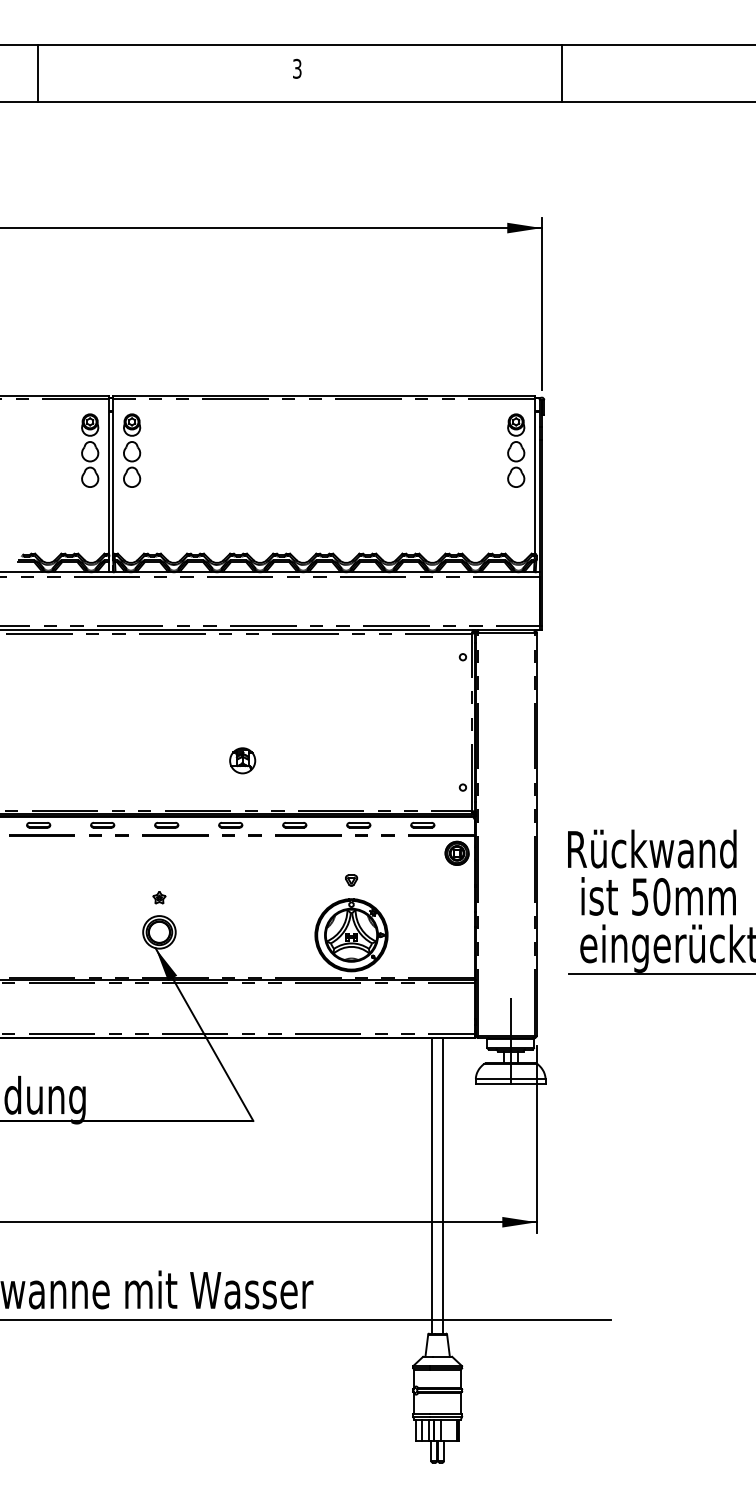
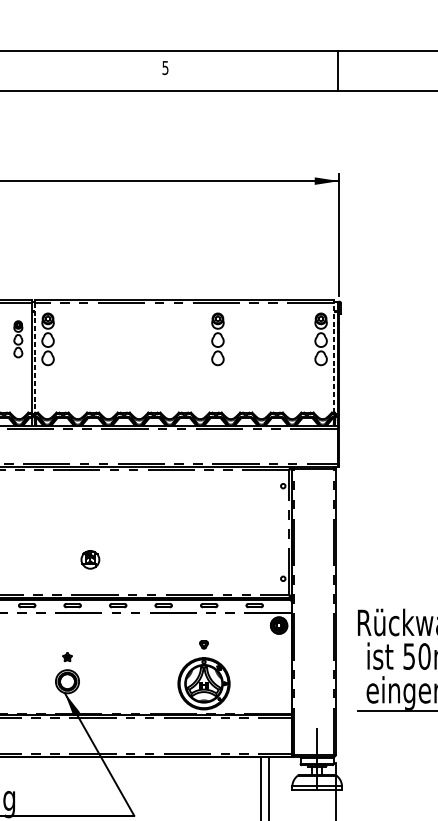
text: (297, 67) -> (165, 66), 3 -> 5
line: (562, 73) -> (337, 71), moved
part: (90, 450) -> (18, 339), size x0.7
part: (371, 450) -> (218, 339), added
line: (534, 475) -> (334, 356), solid -> dashed
line: (113, 476) -> (34, 357), solid -> dashed
part: (242, 760) -> (90, 559), moved

